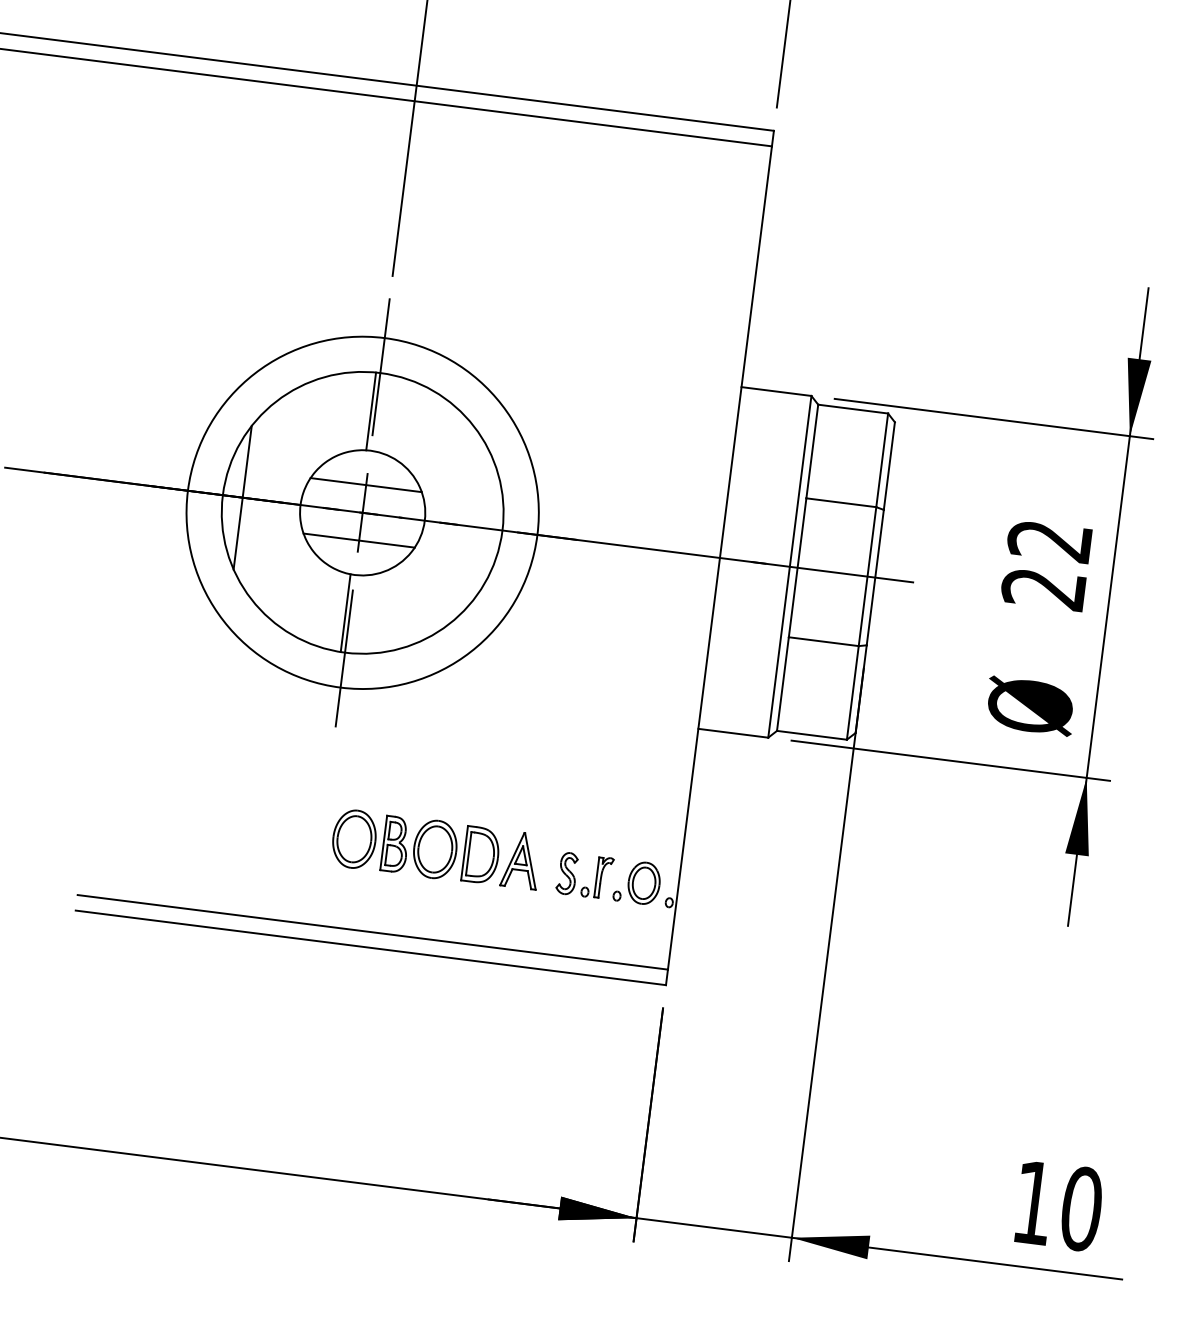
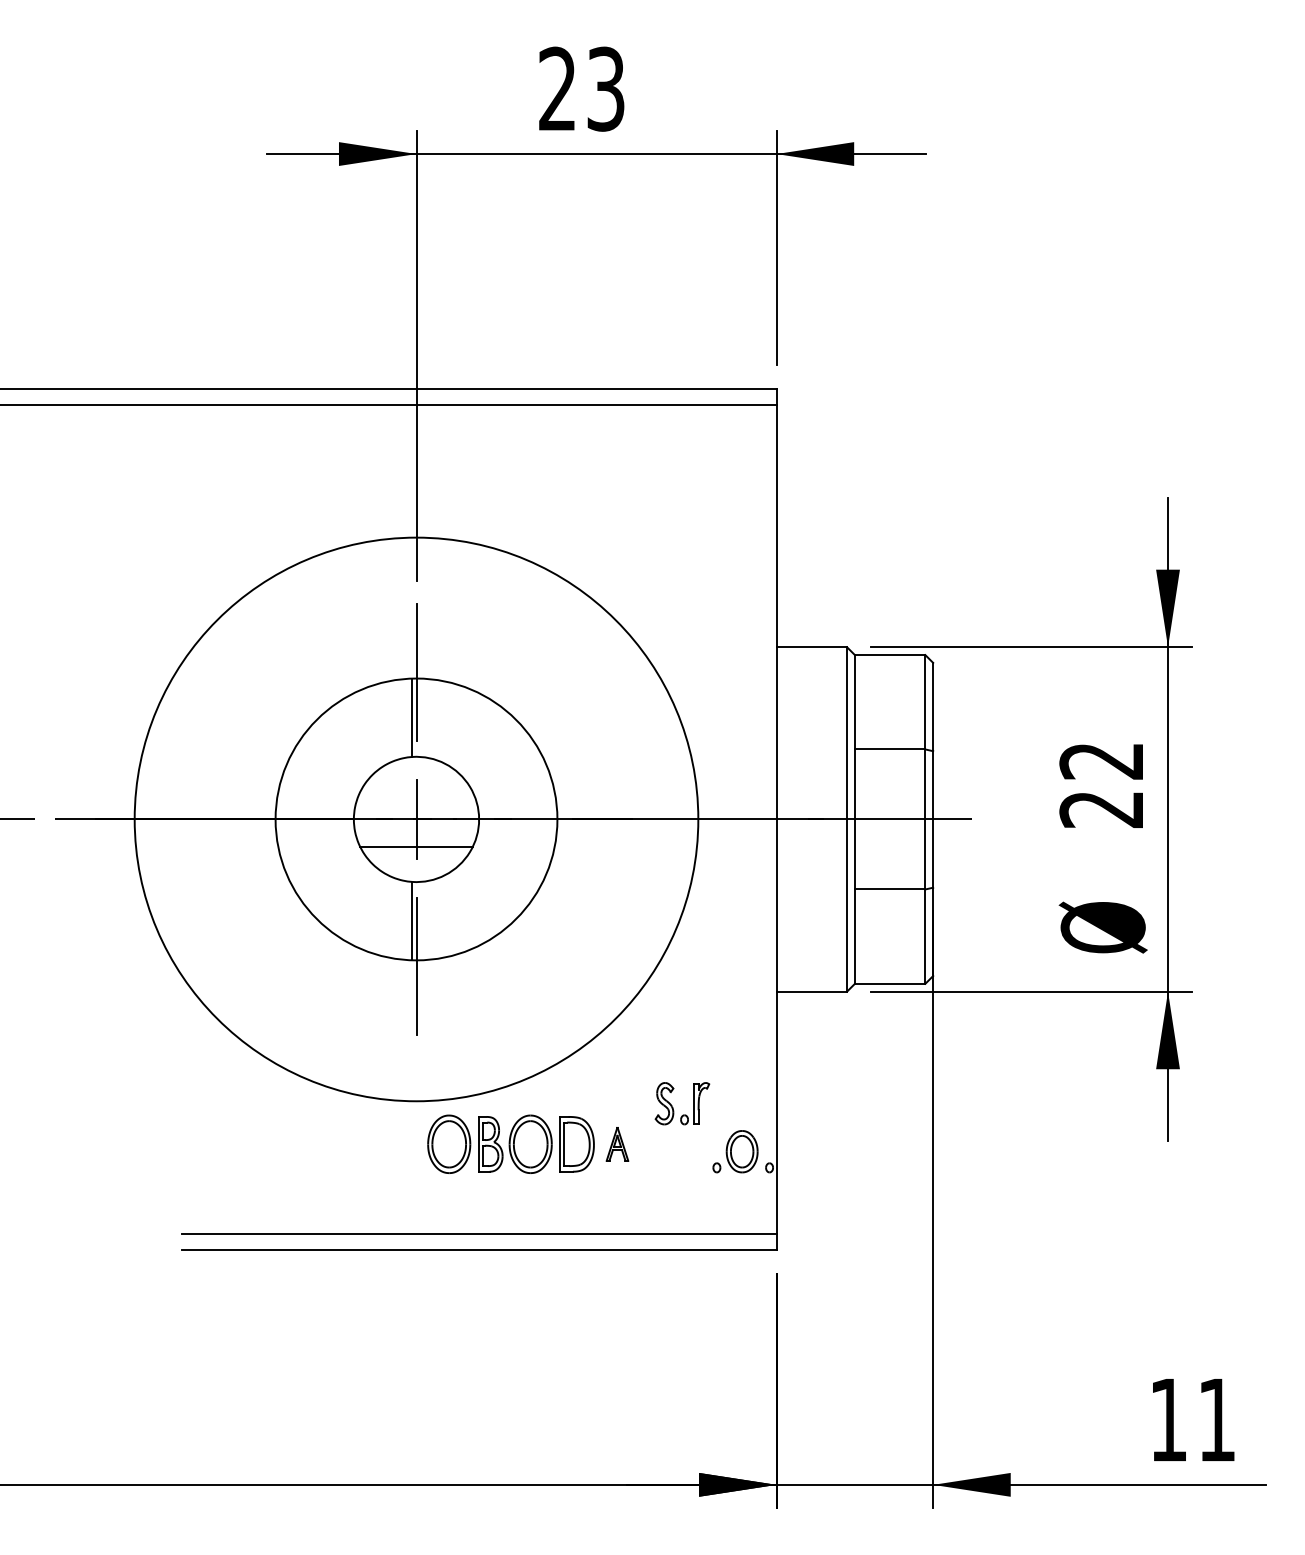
line: (366, 485) -> (416, 791), removed
line: (242, 497) -> (295, 819), removed
circle: (362, 512) -> (416, 819), size x1.6
part: (521, 860) -> (617, 1144), size x0.6
part: (575, 878) -> (673, 1107), moved
text: (1082, 1208) -> (1217, 1419), 10 -> 11

